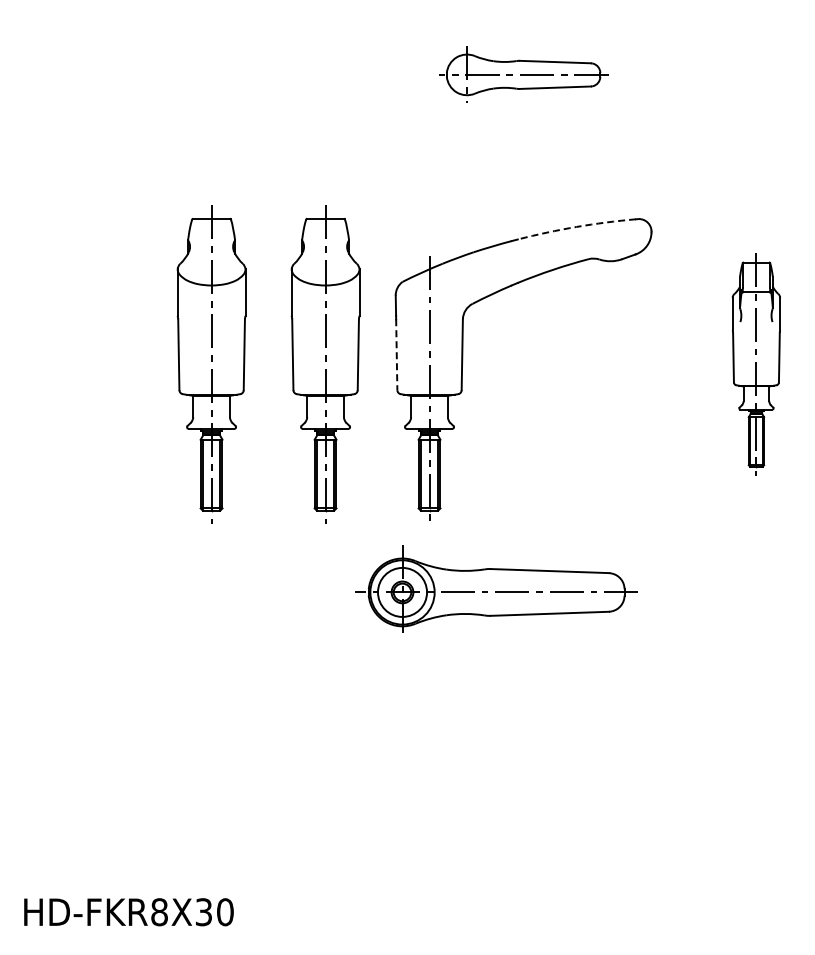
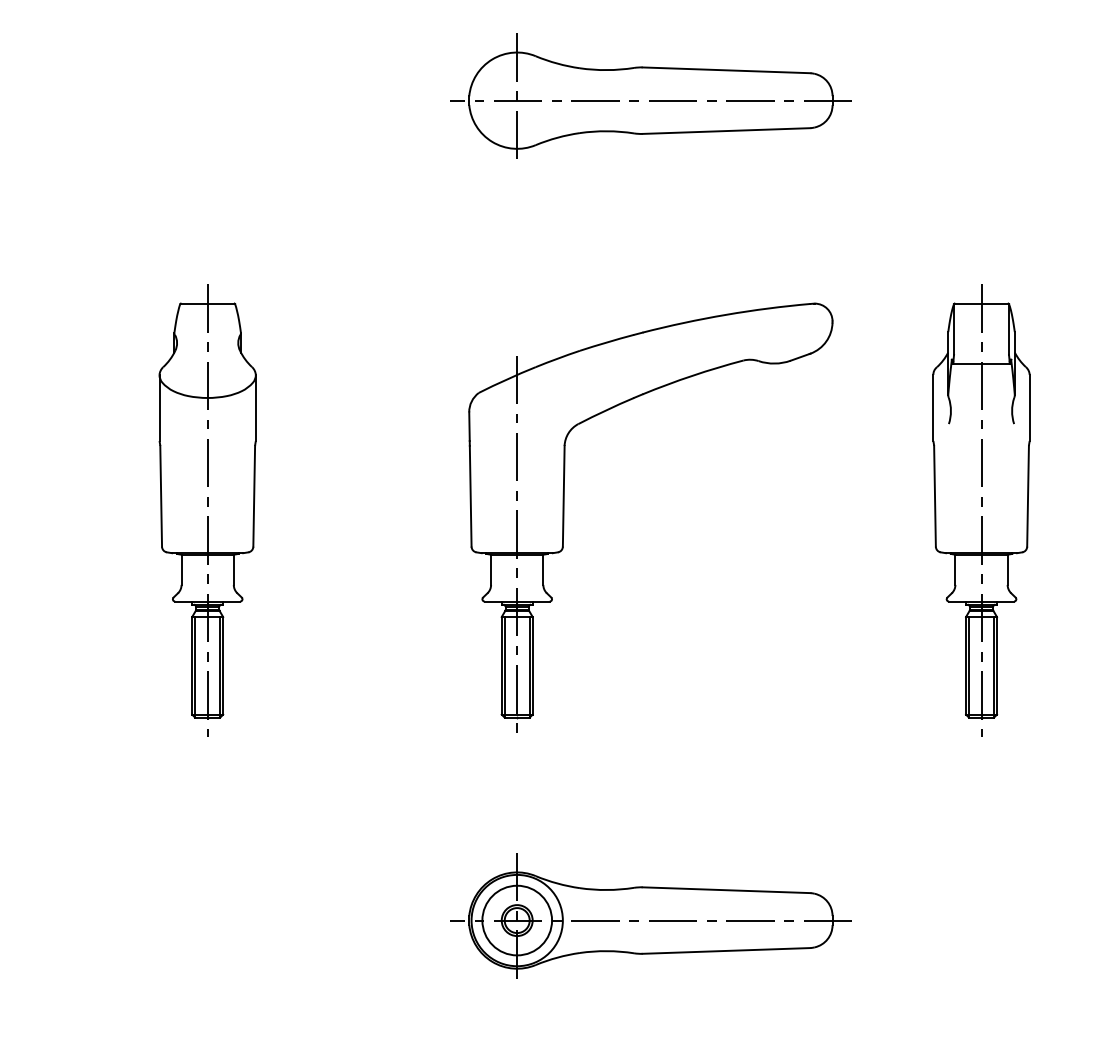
part: (523, 72) -> (650, 95), size x1.67
arc: (576, 226) -> (725, 314), dashed -> solid
line: (396, 355) -> (470, 497), dashed -> solid
part: (325, 364) -> (369, 510), removed
part: (756, 364) -> (981, 510), size x1.43
part: (496, 588) -> (650, 914), moved

